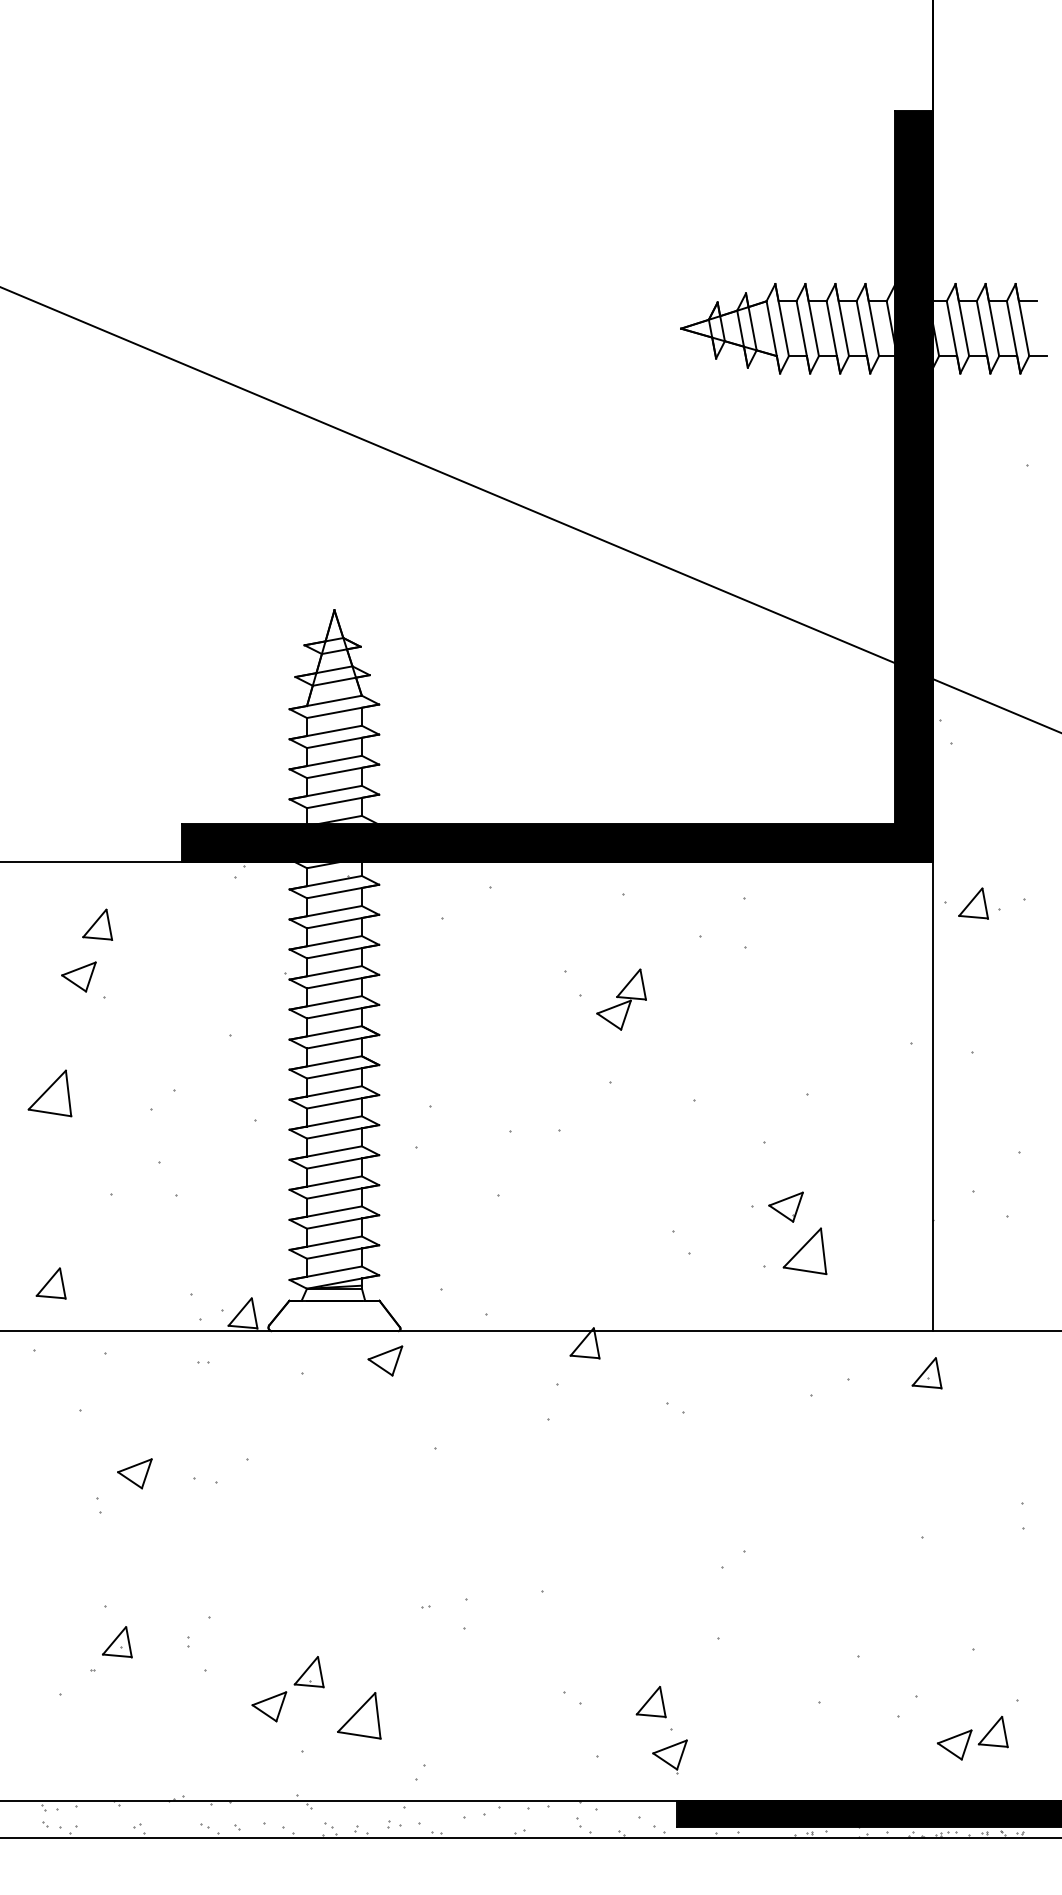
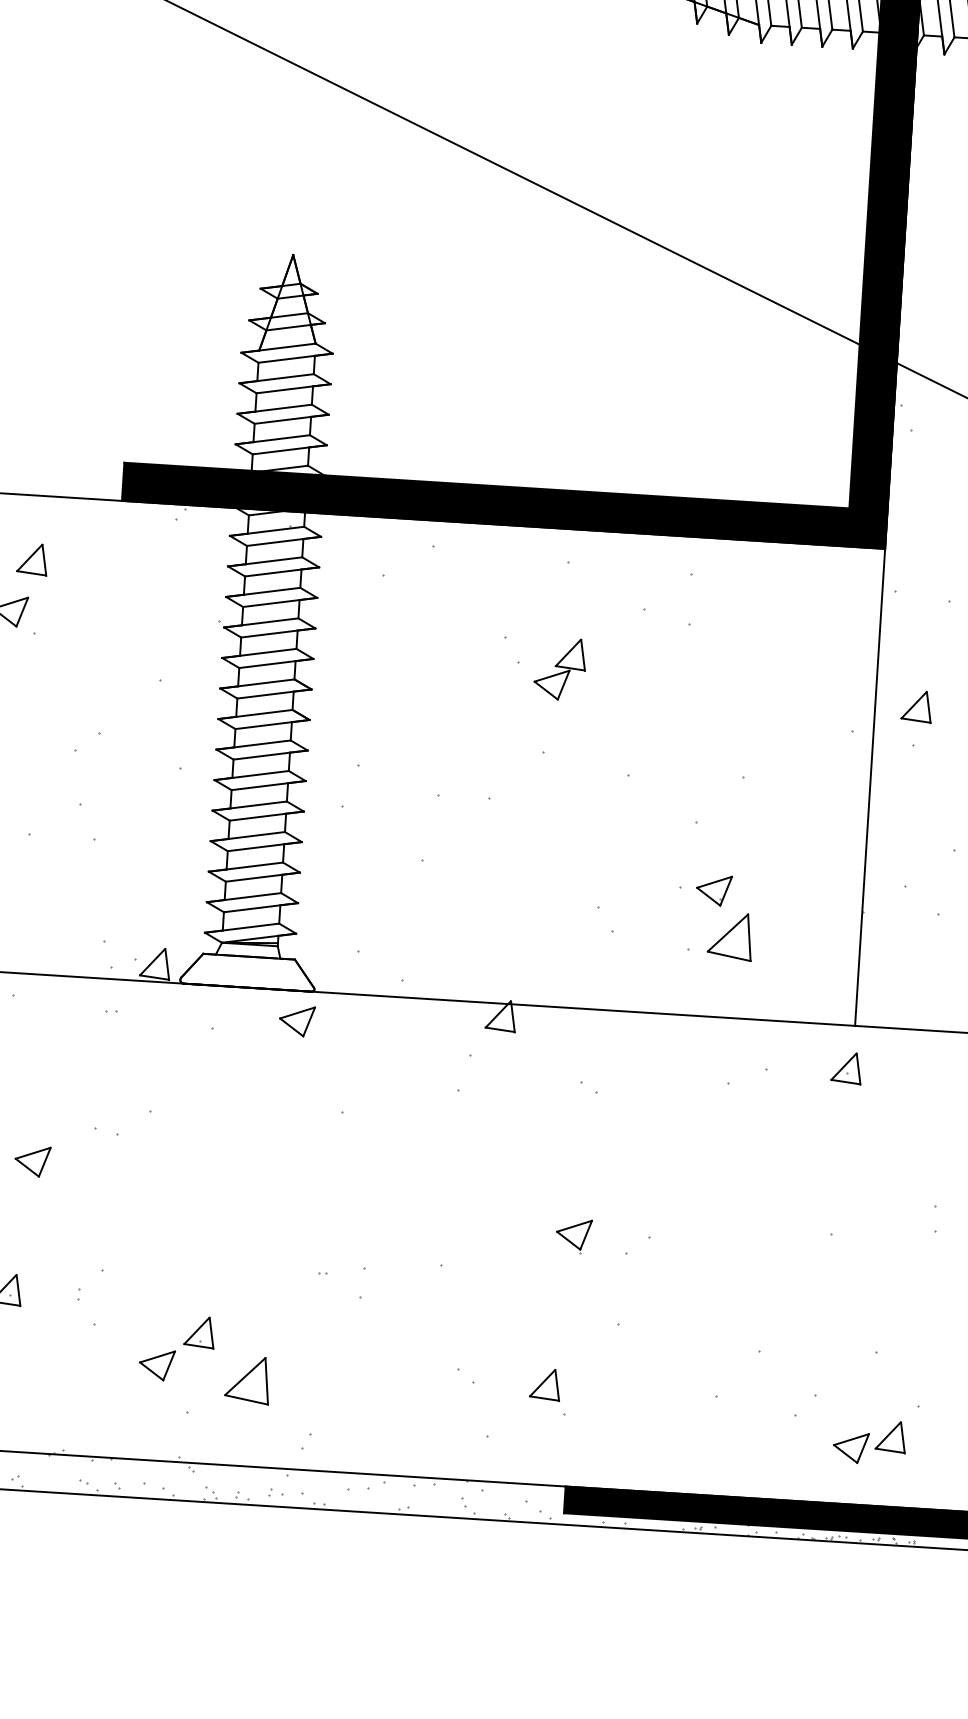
part: (973, 903) -> (916, 706), moved
part: (134, 1473) -> (32, 1161), moved
part: (669, 1756) -> (573, 1235), moved

